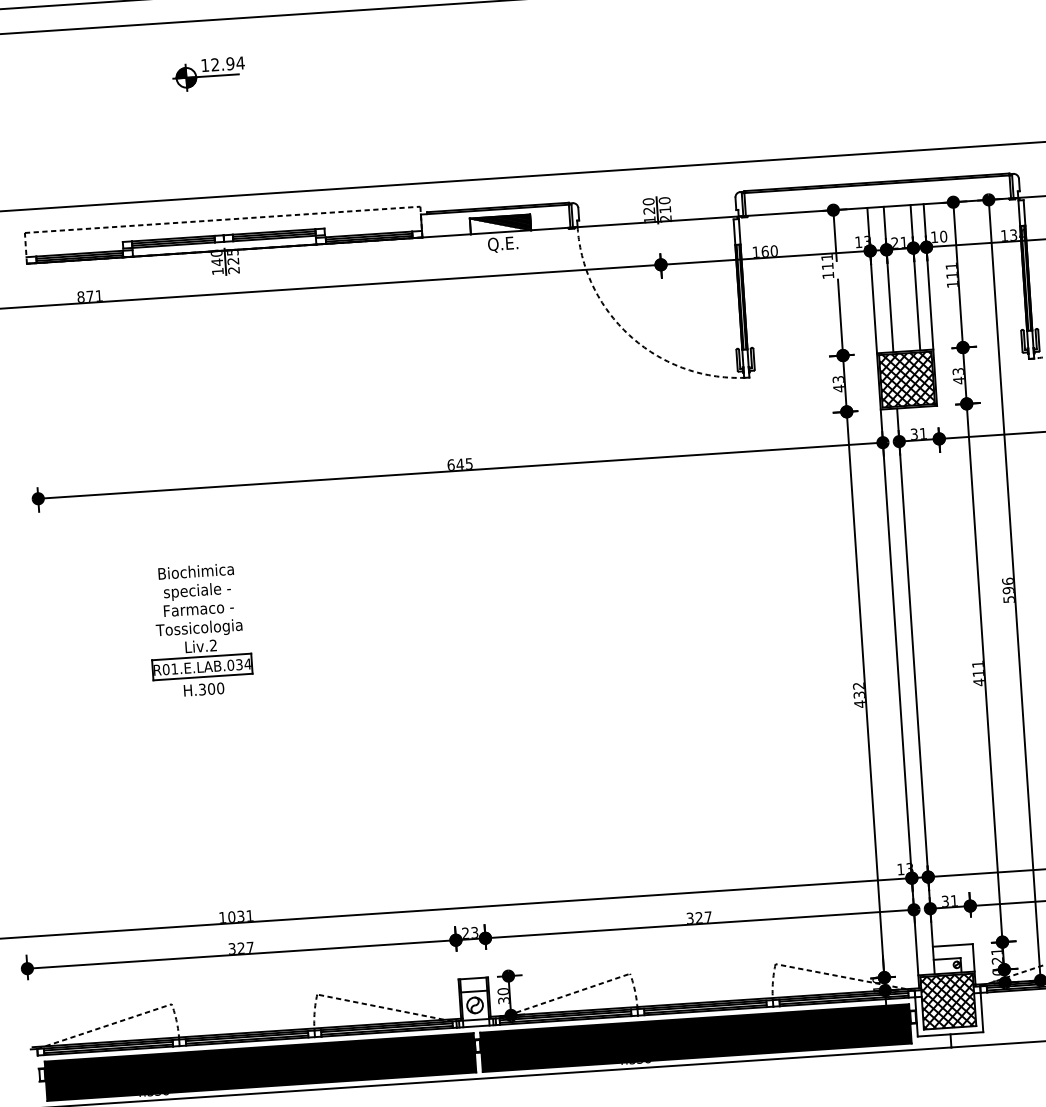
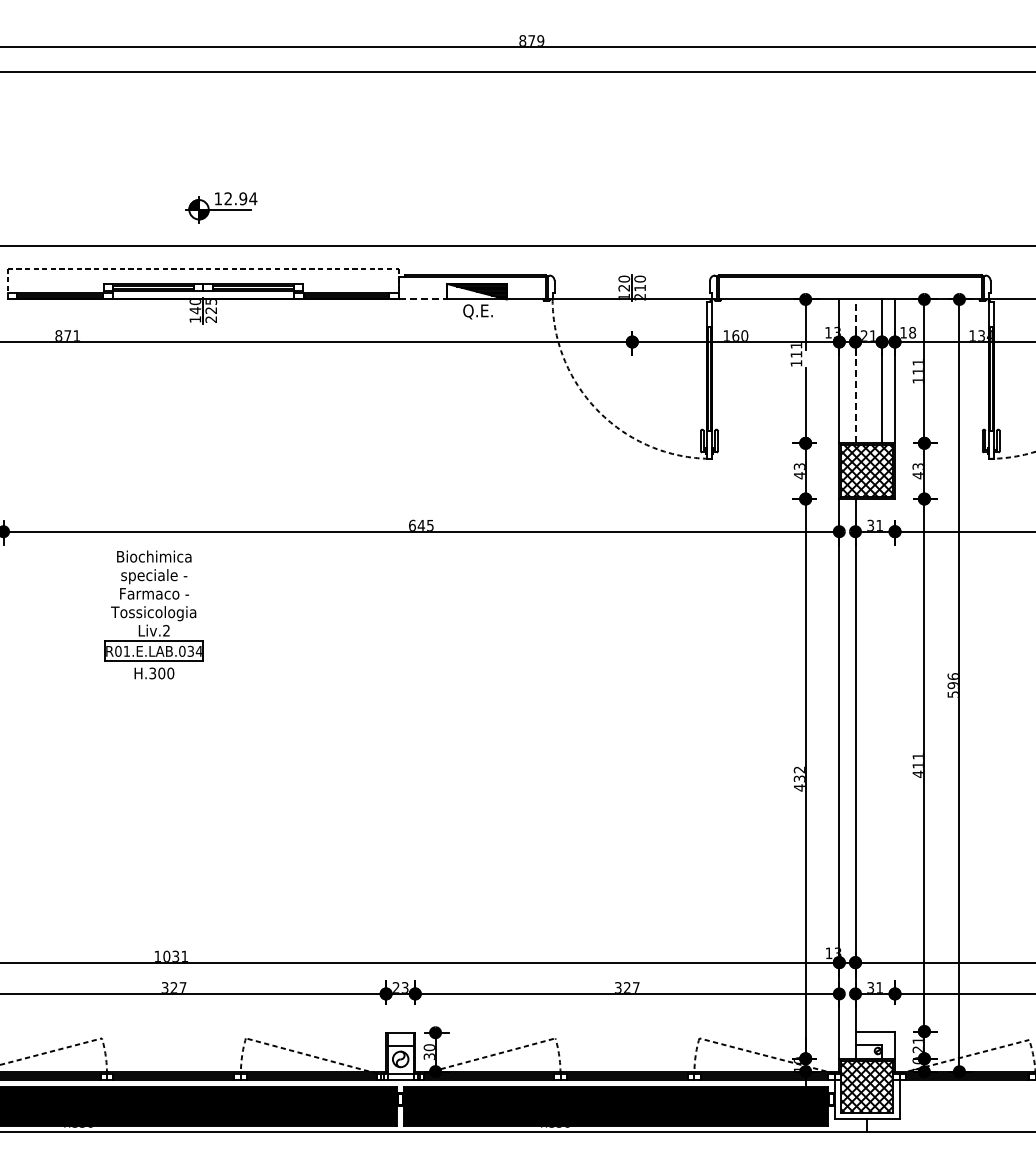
part: (208, 74) -> (221, 207), moved
line: (447, 235) -> (423, 299), solid -> dashed
text: (943, 236) -> (912, 332), 10 -> 18
line: (888, 279) -> (855, 371), solid -> dashed
part: (199, 629) -> (153, 614), moved

